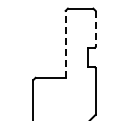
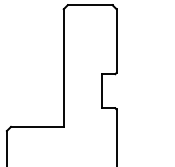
line: (95, 29) -> (116, 41), dashed -> solid
line: (65, 43) -> (63, 66), dashed -> solid

